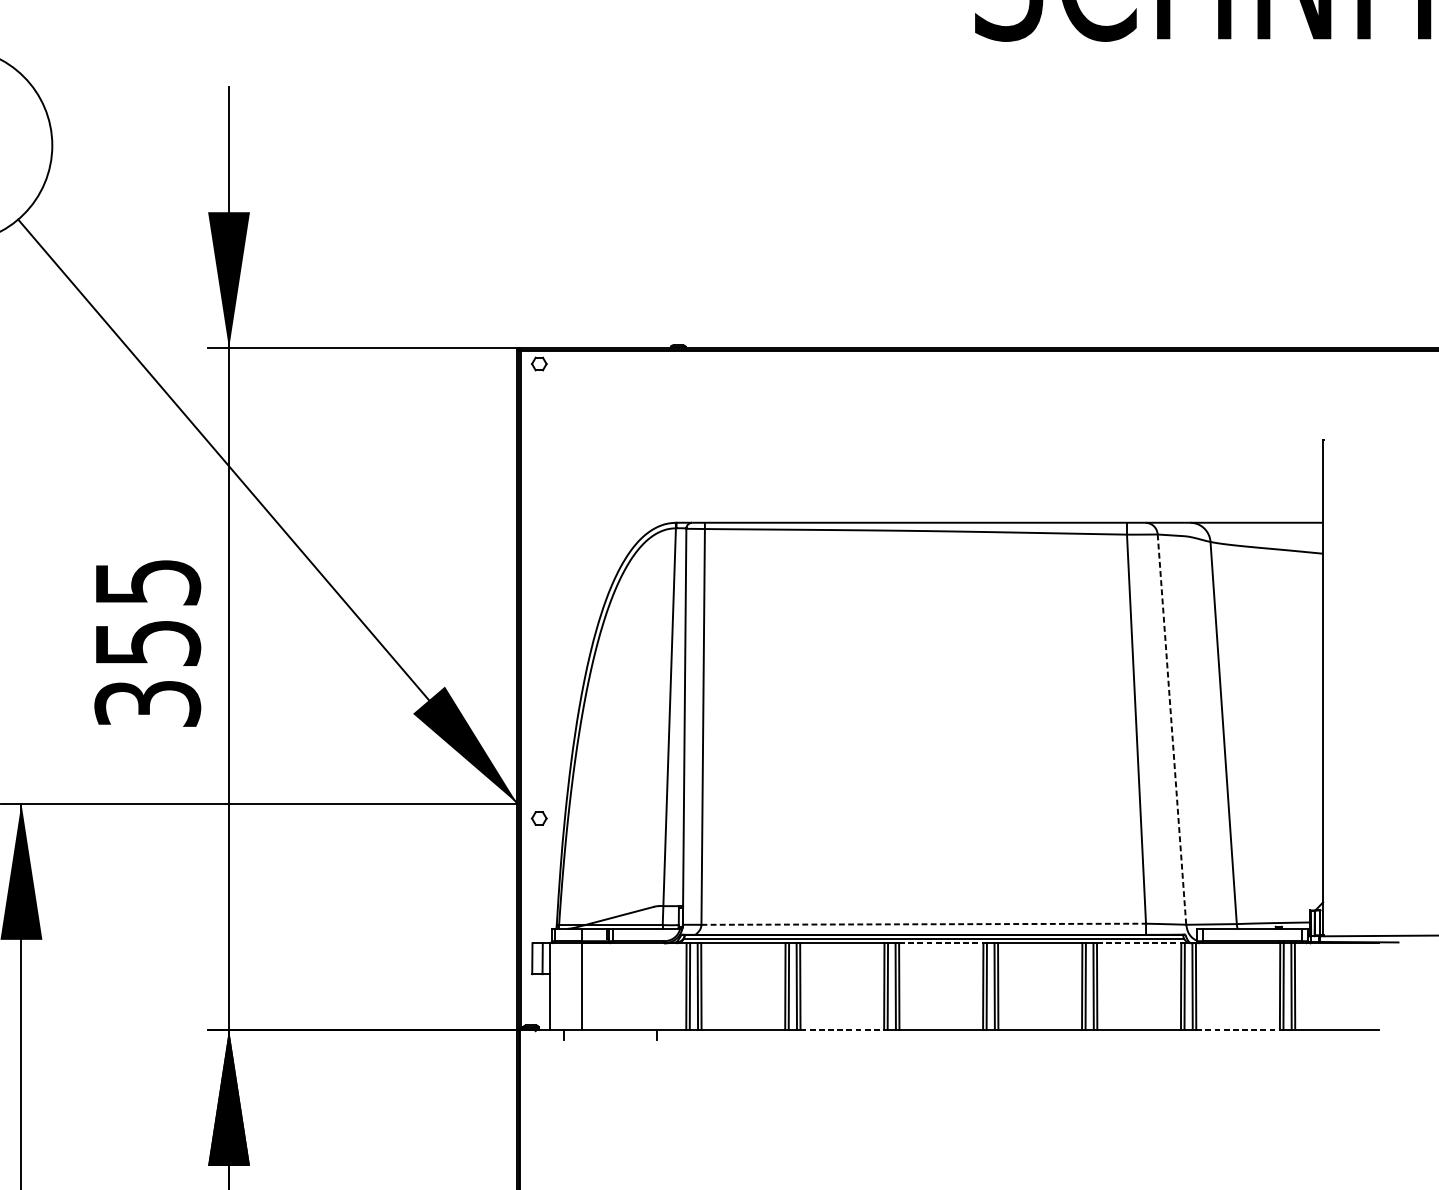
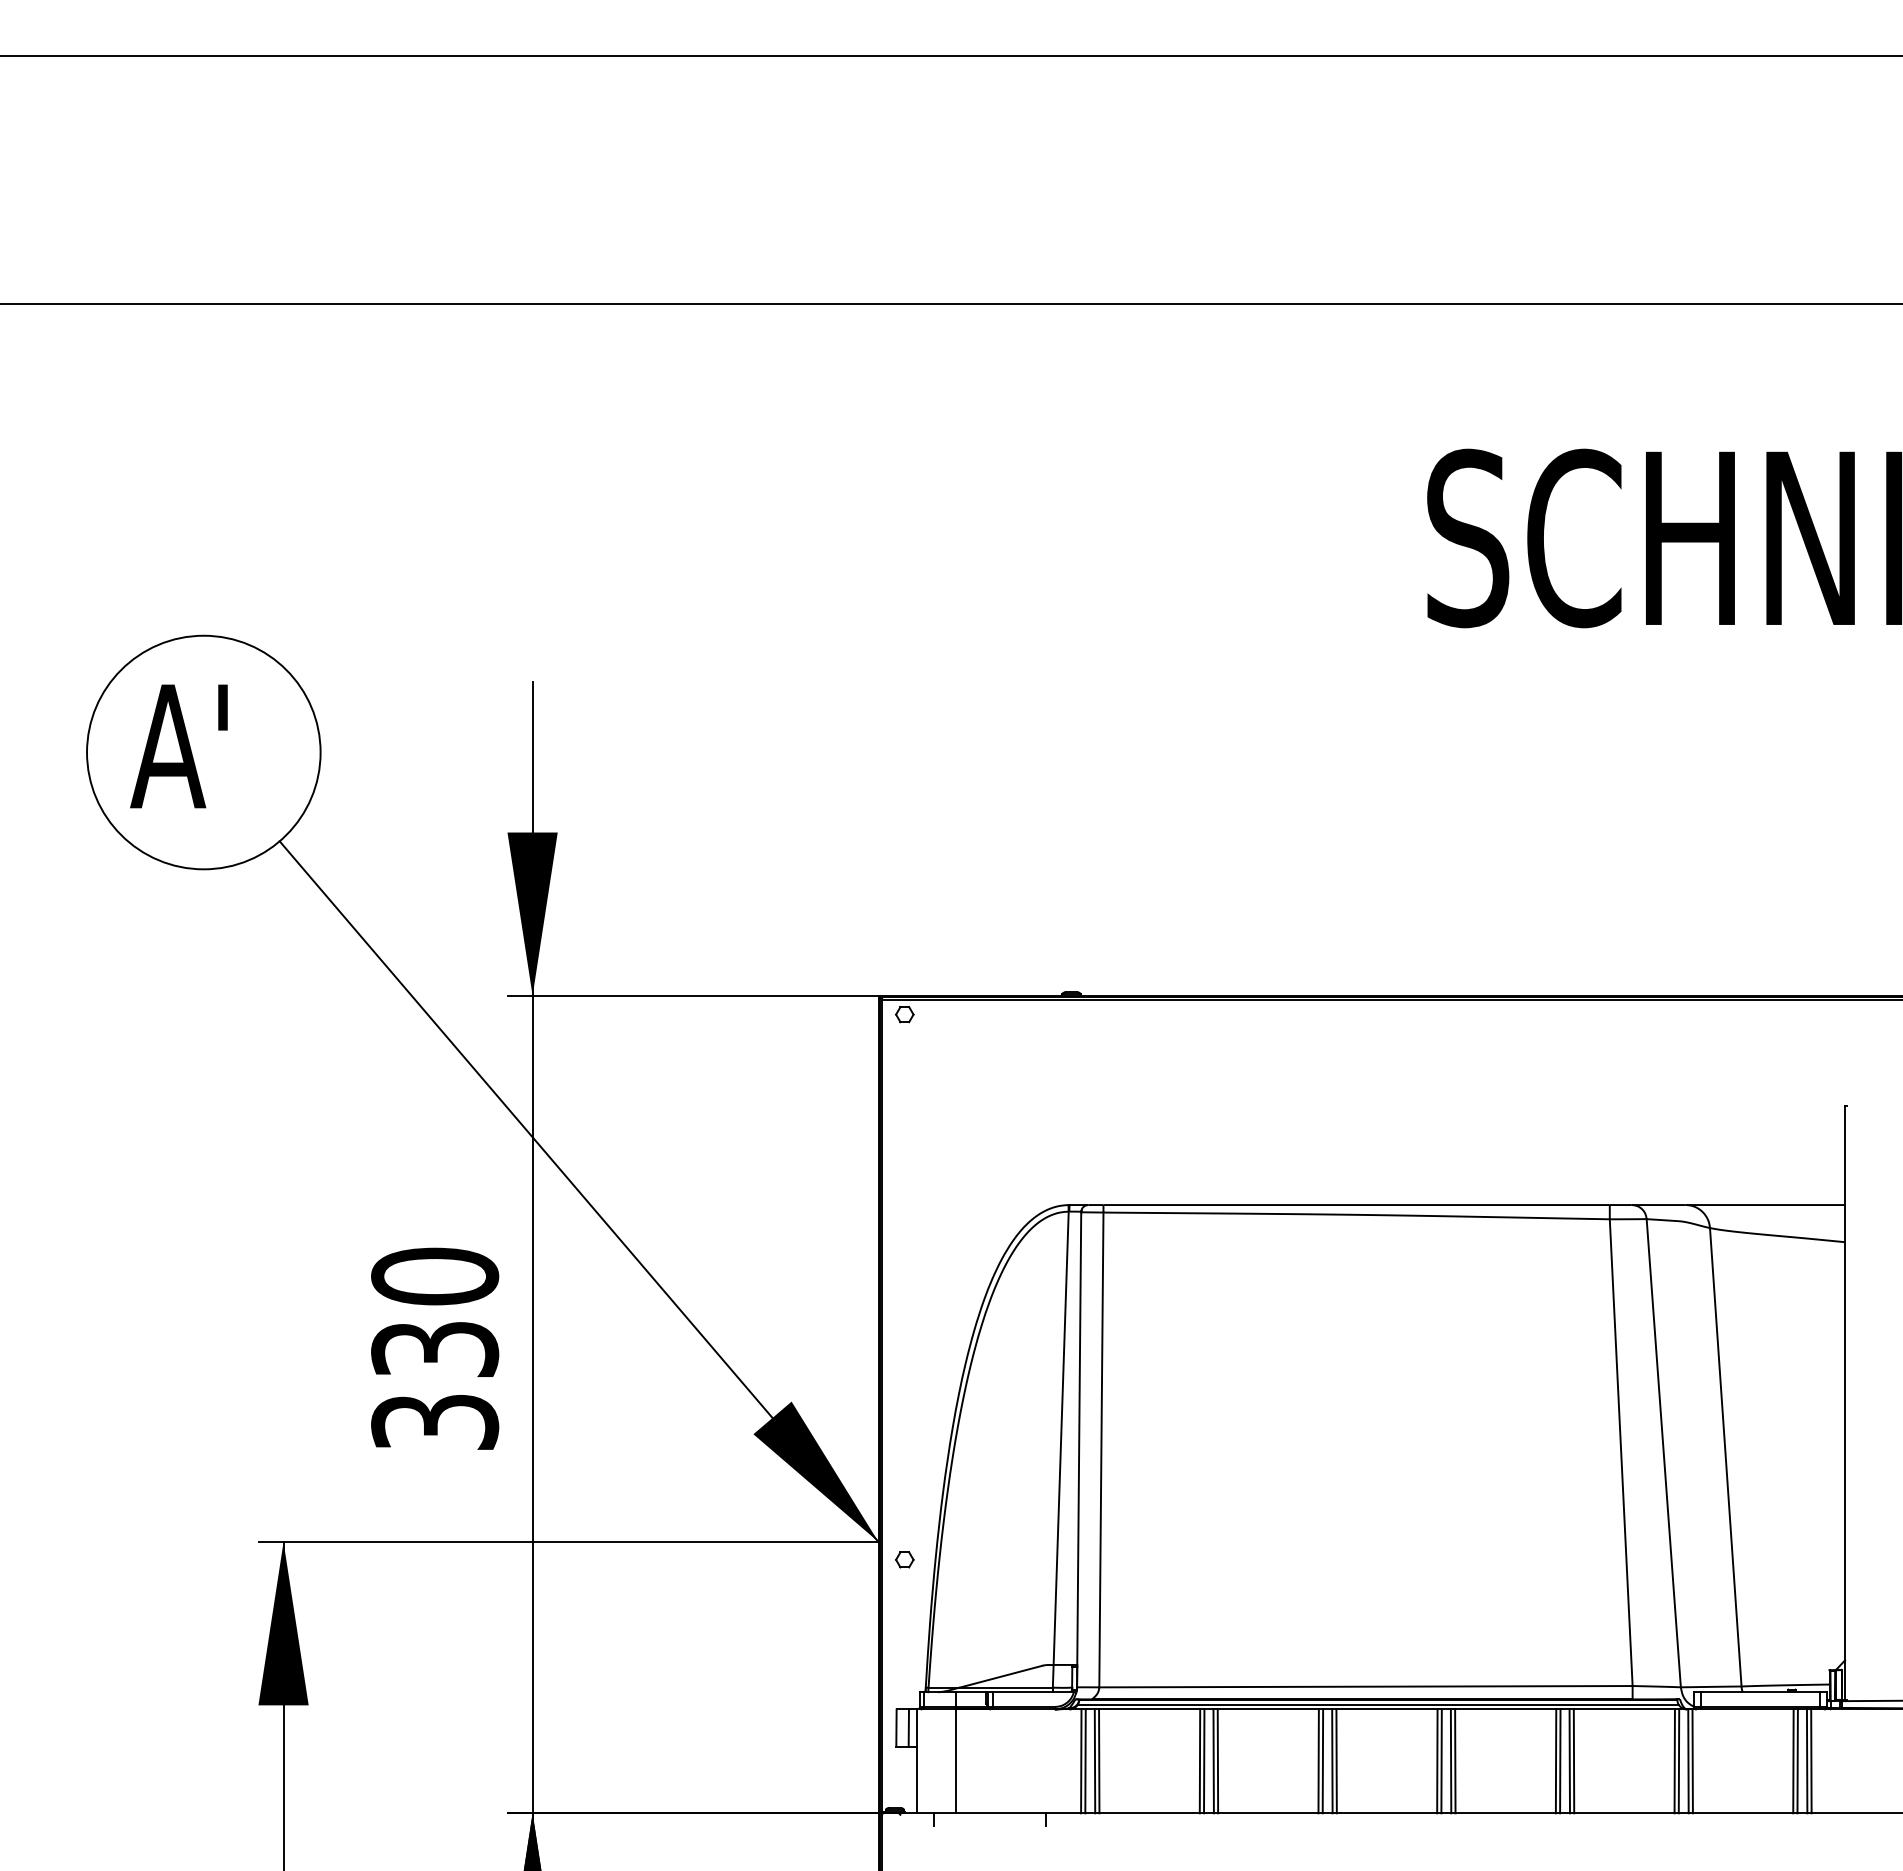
text: (148, 611) -> (435, 1311), 355 -> 330
line: (1171, 729) -> (1663, 1453), dashed -> solid
line: (923, 924) -> (1365, 1686), dashed -> solid
line: (941, 943) -> (1387, 1709), dashed -> solid
line: (1139, 943) -> (1624, 1709), dashed -> solid
line: (842, 1029) -> (1268, 1813), dashed -> solid
line: (1238, 1029) -> (1743, 1813), dashed -> solid

